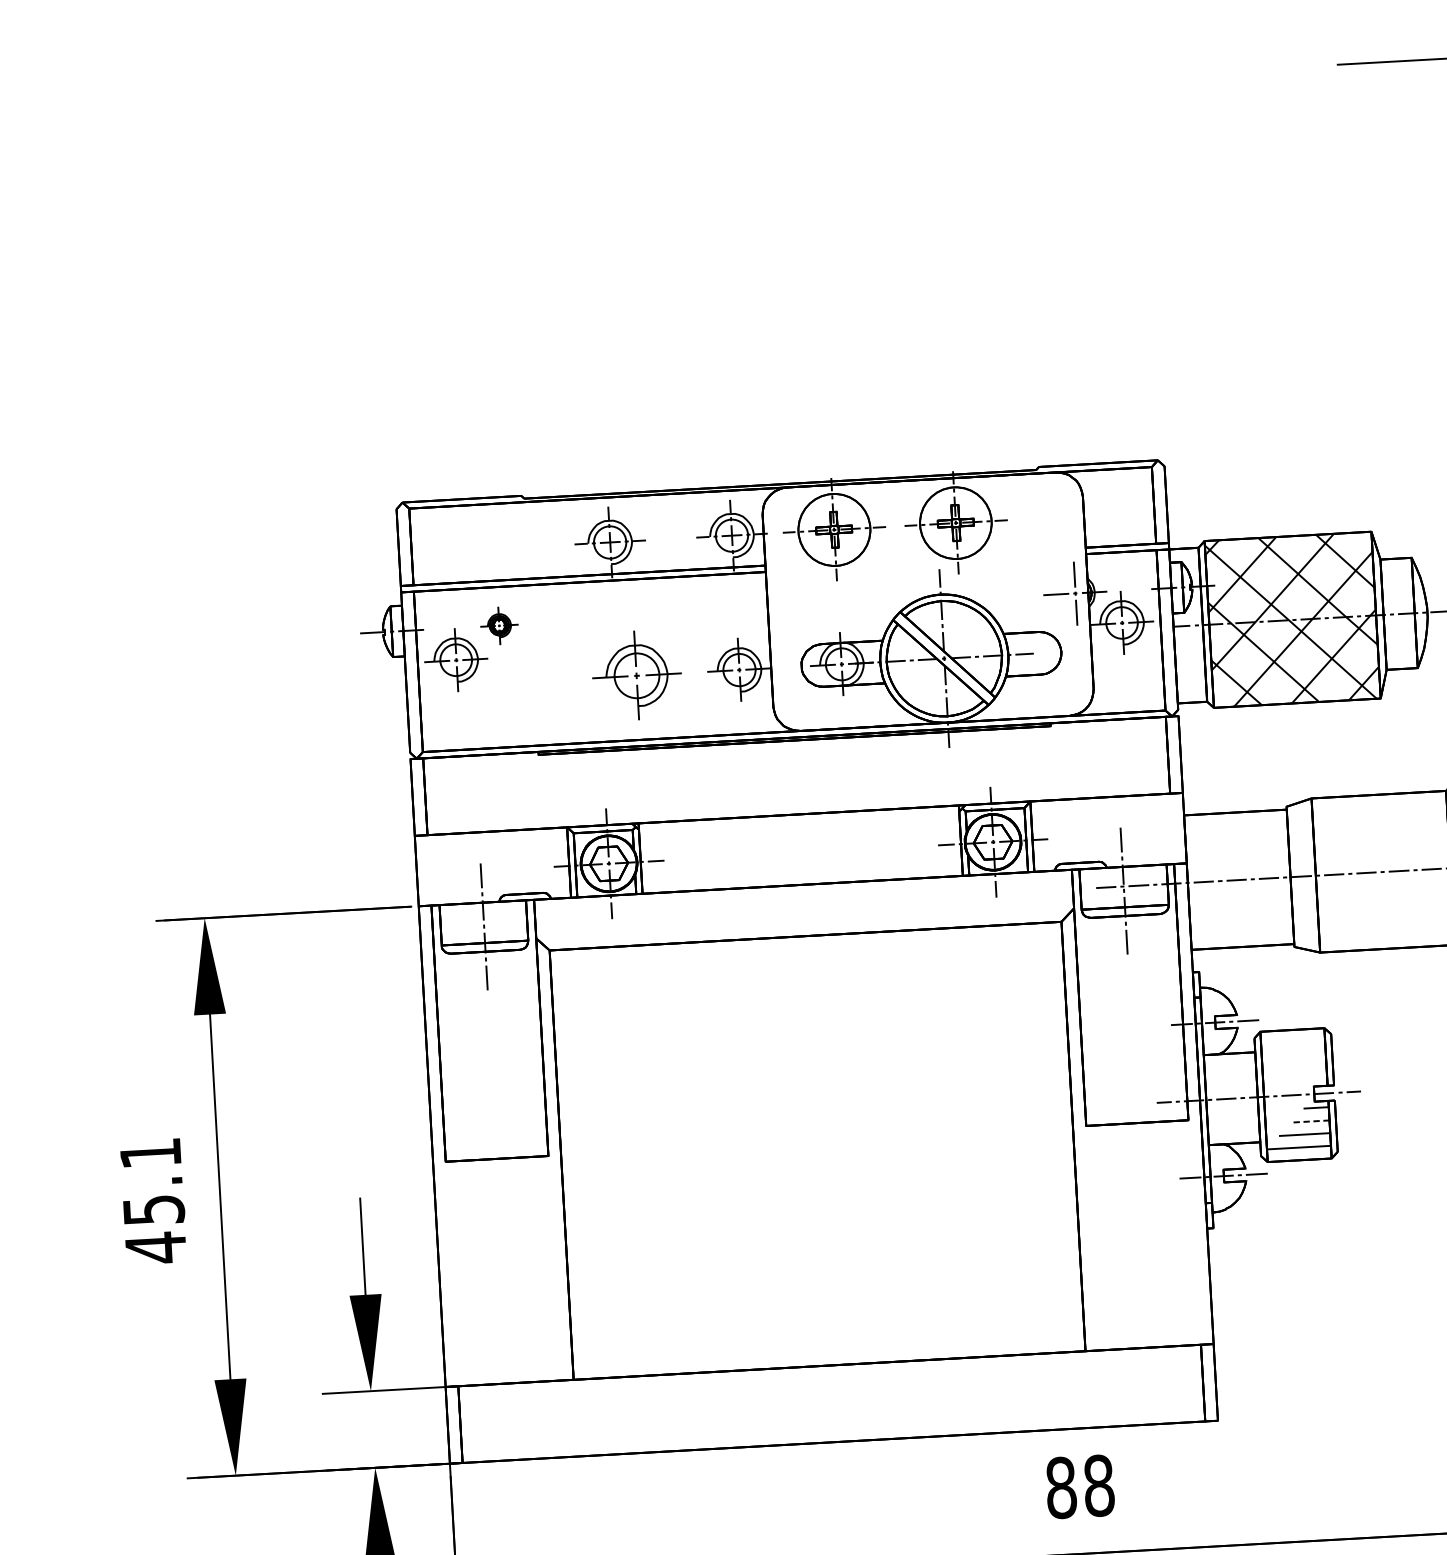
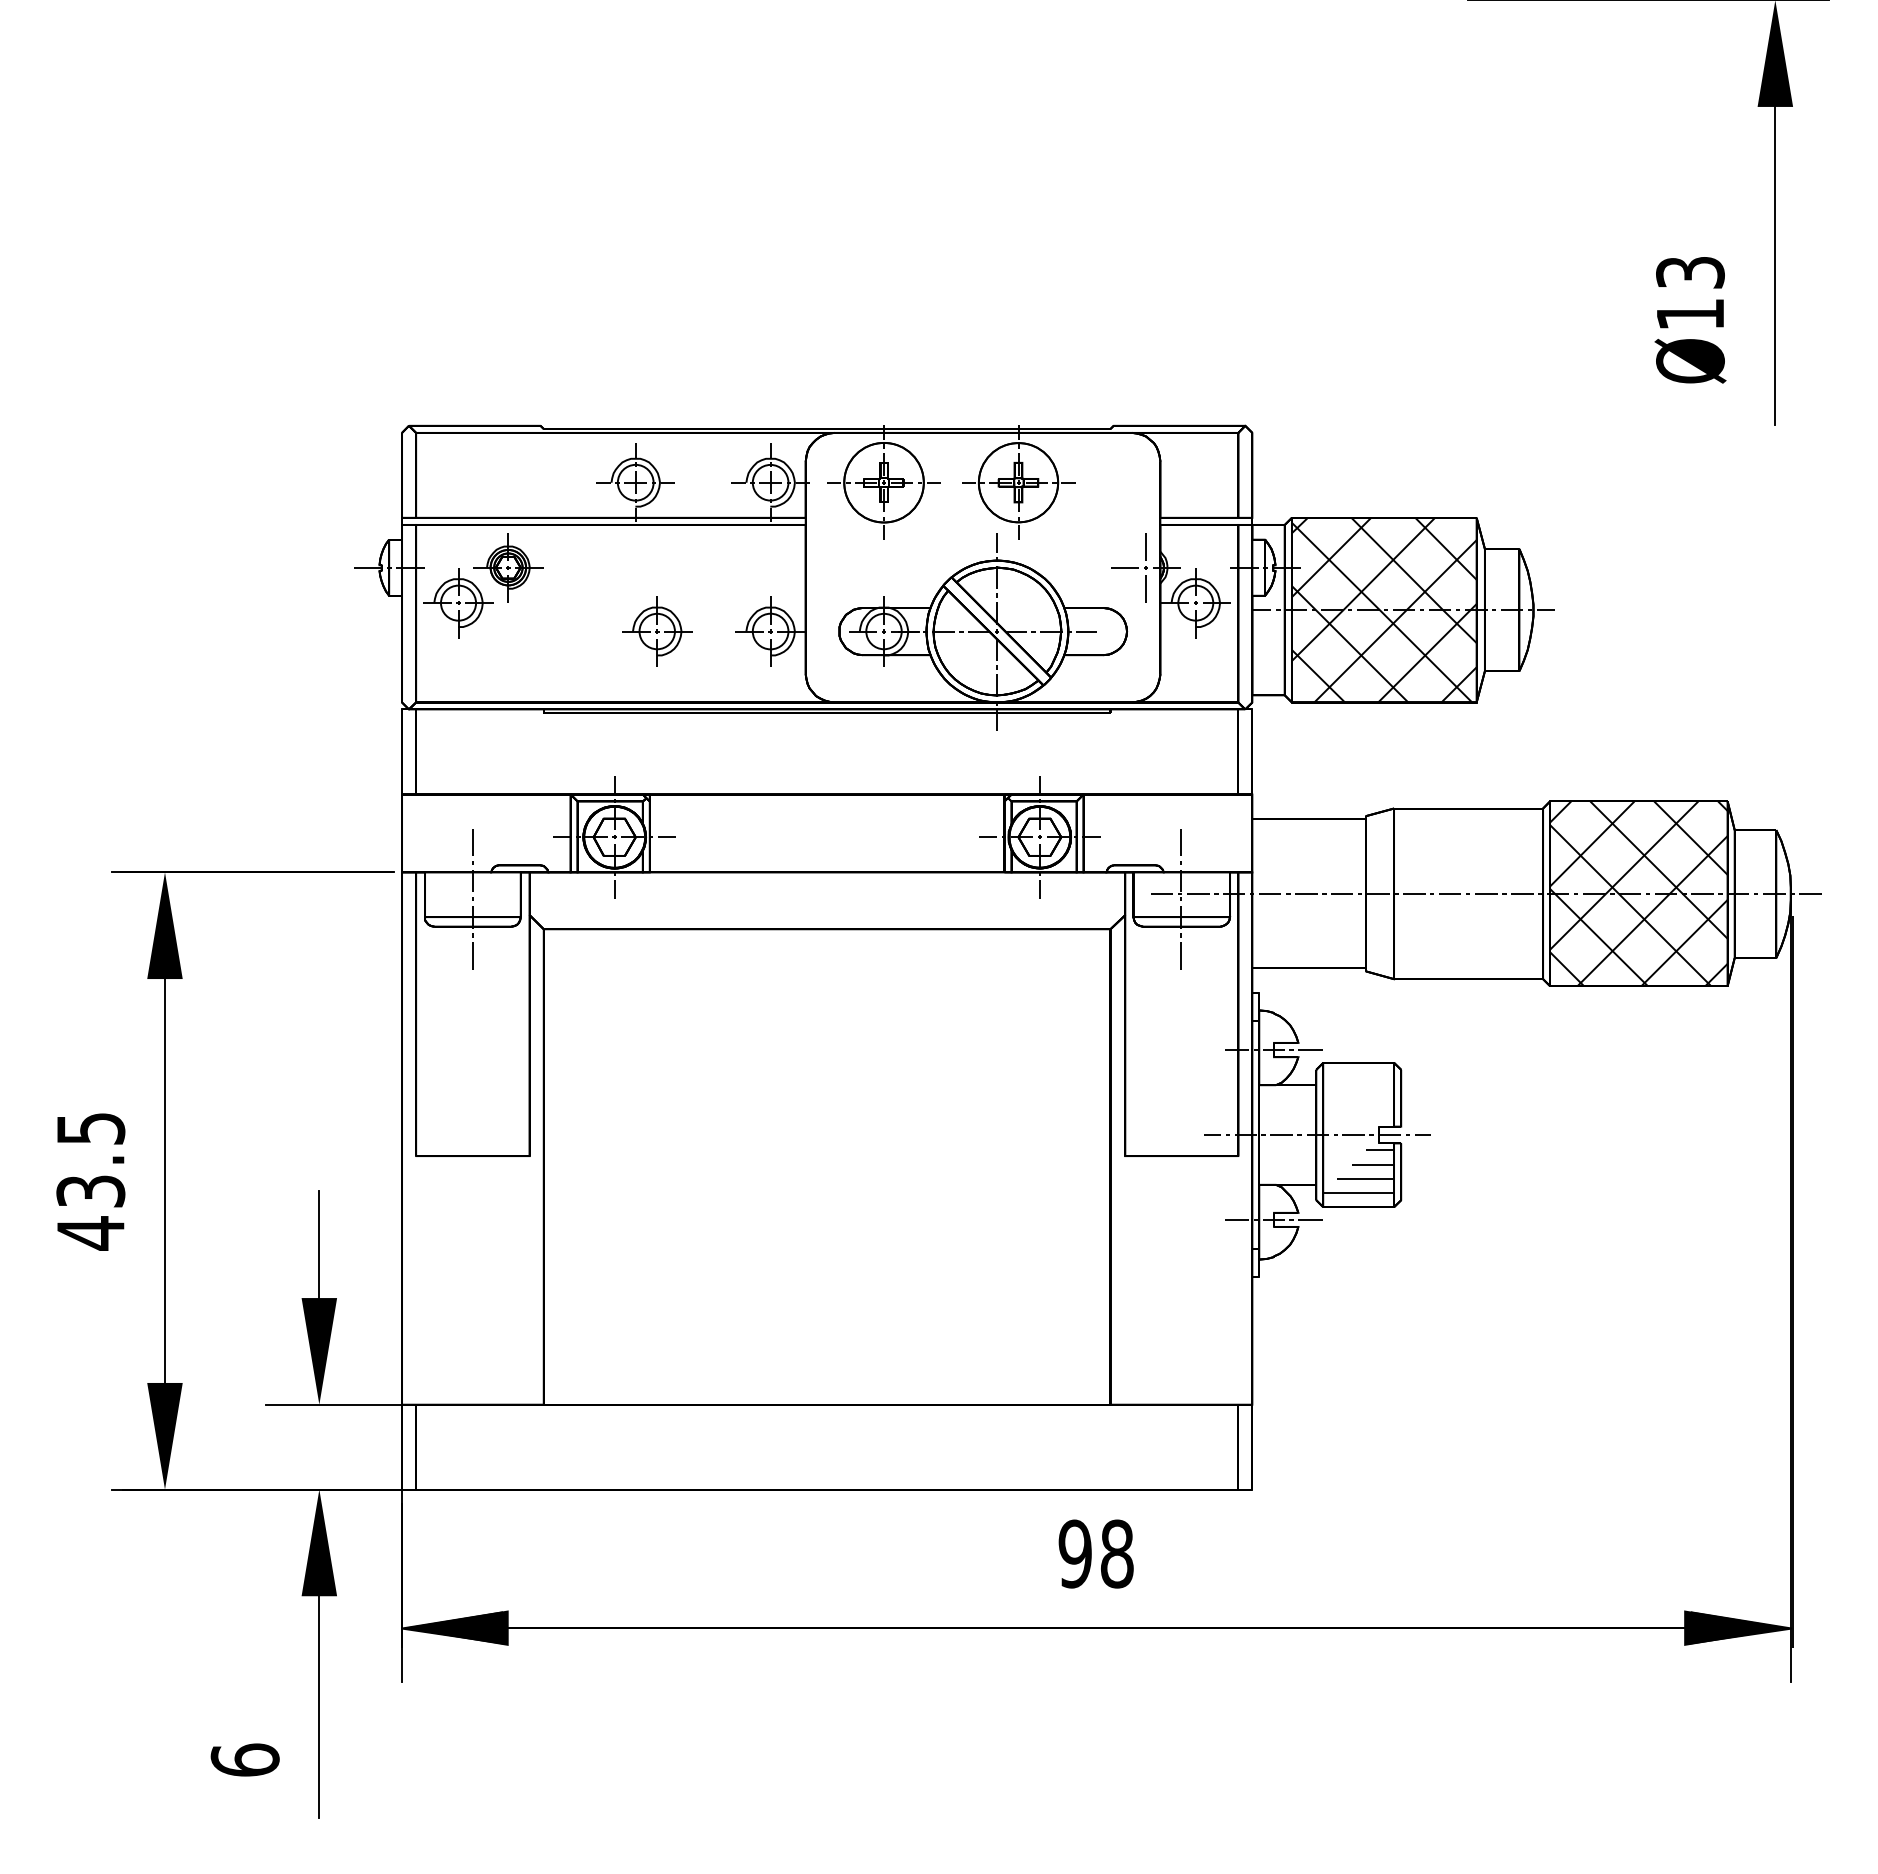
part: (499, 625) -> (508, 567), size x1.67
part: (637, 675) -> (657, 631), size x0.71
line: (1310, 1121) -> (1372, 1165), dashed -> solid
text: (151, 1182) -> (90, 1160), 45.1 -> 43.5
text: (1060, 1487) -> (1074, 1553), 88 -> 98

